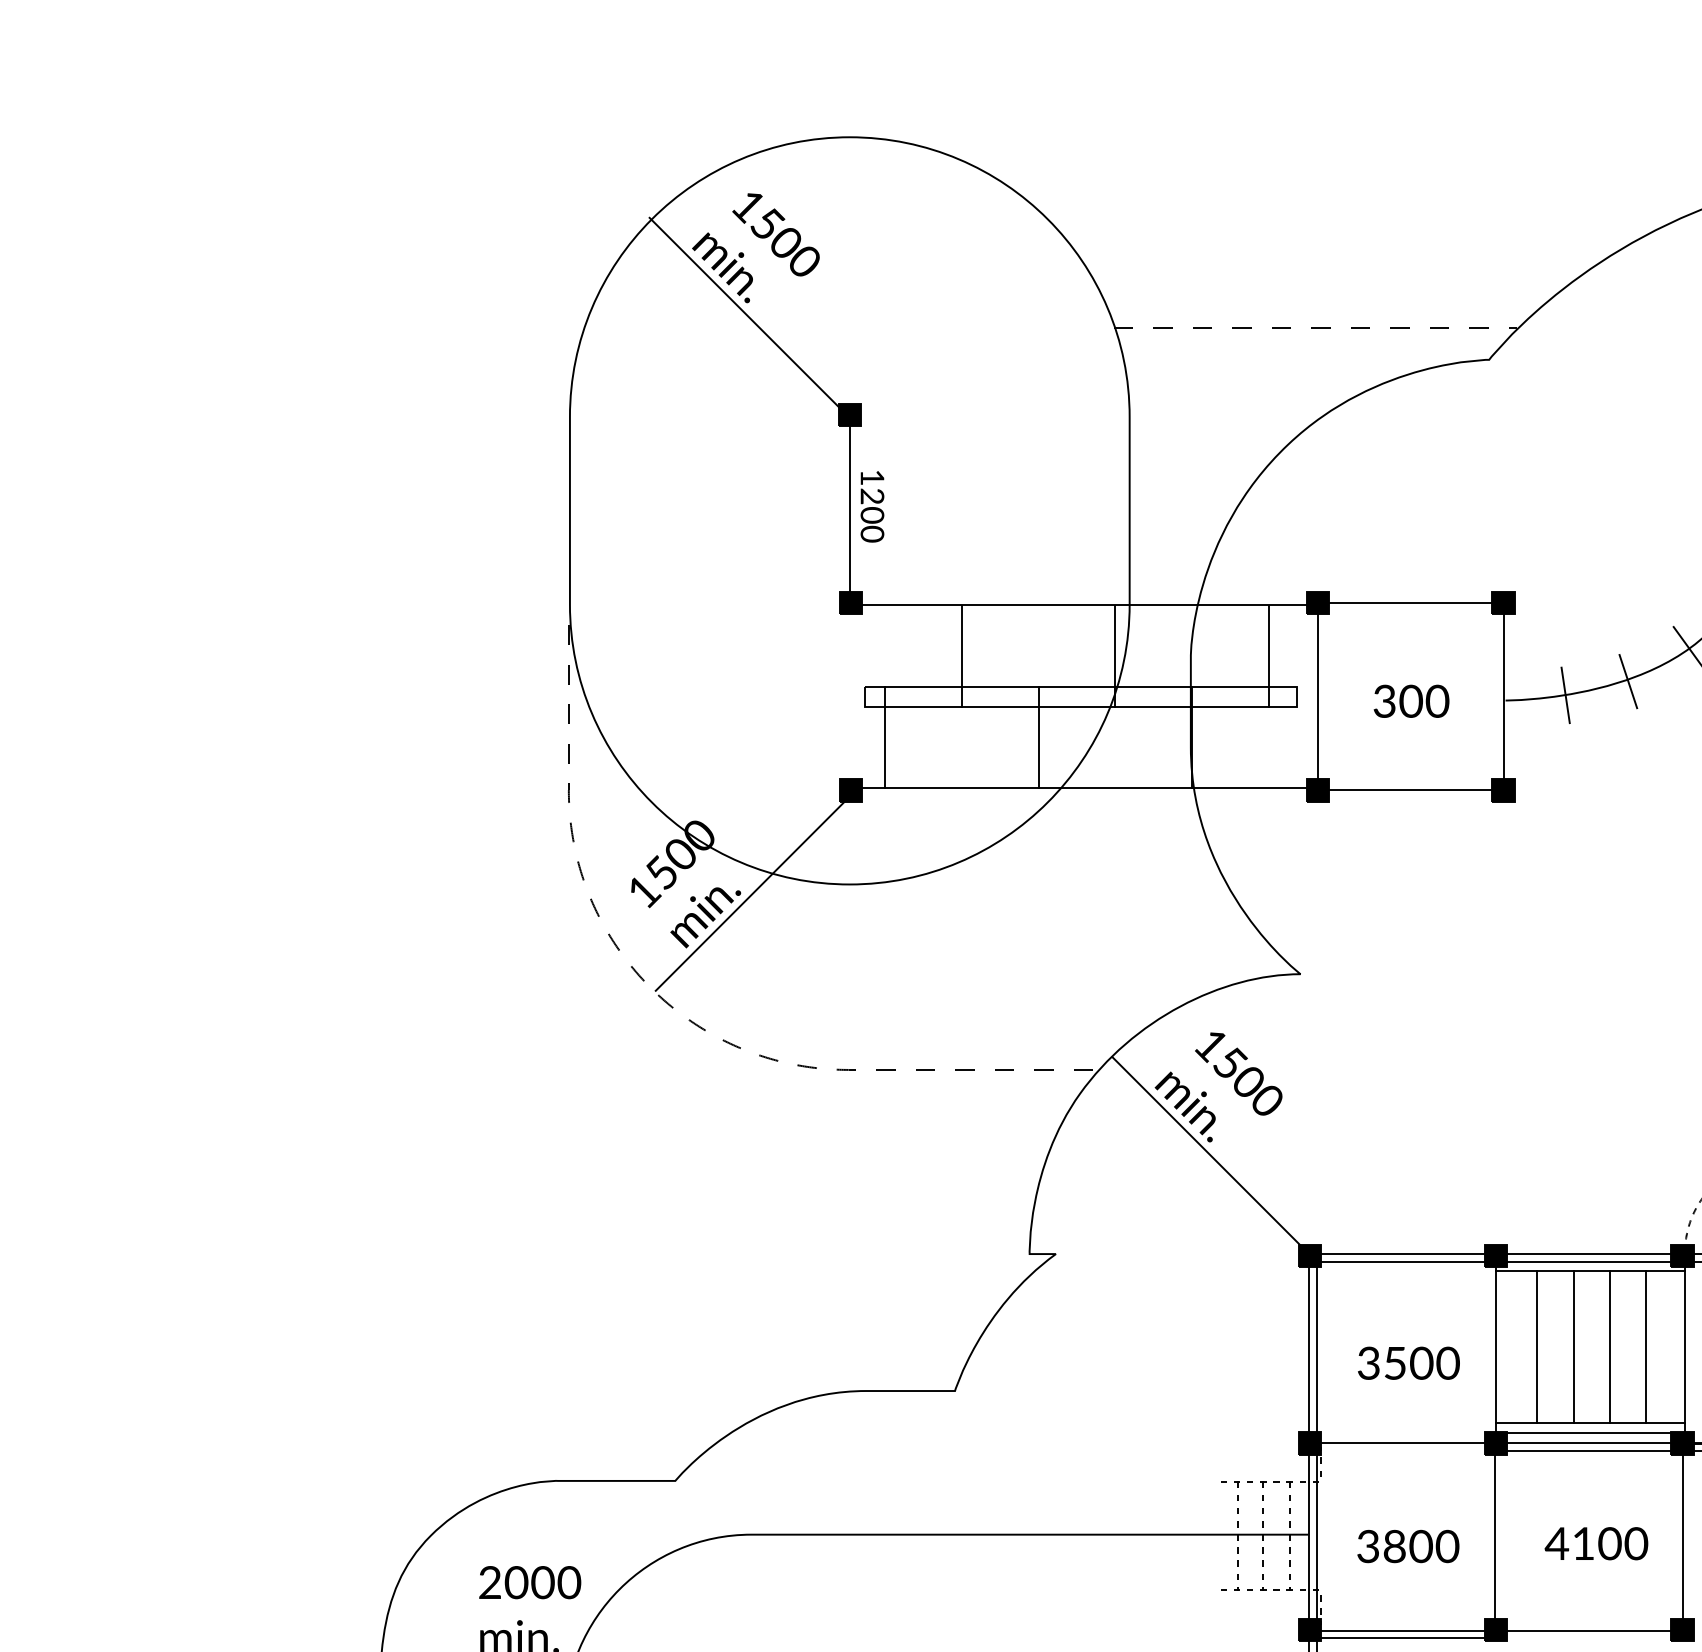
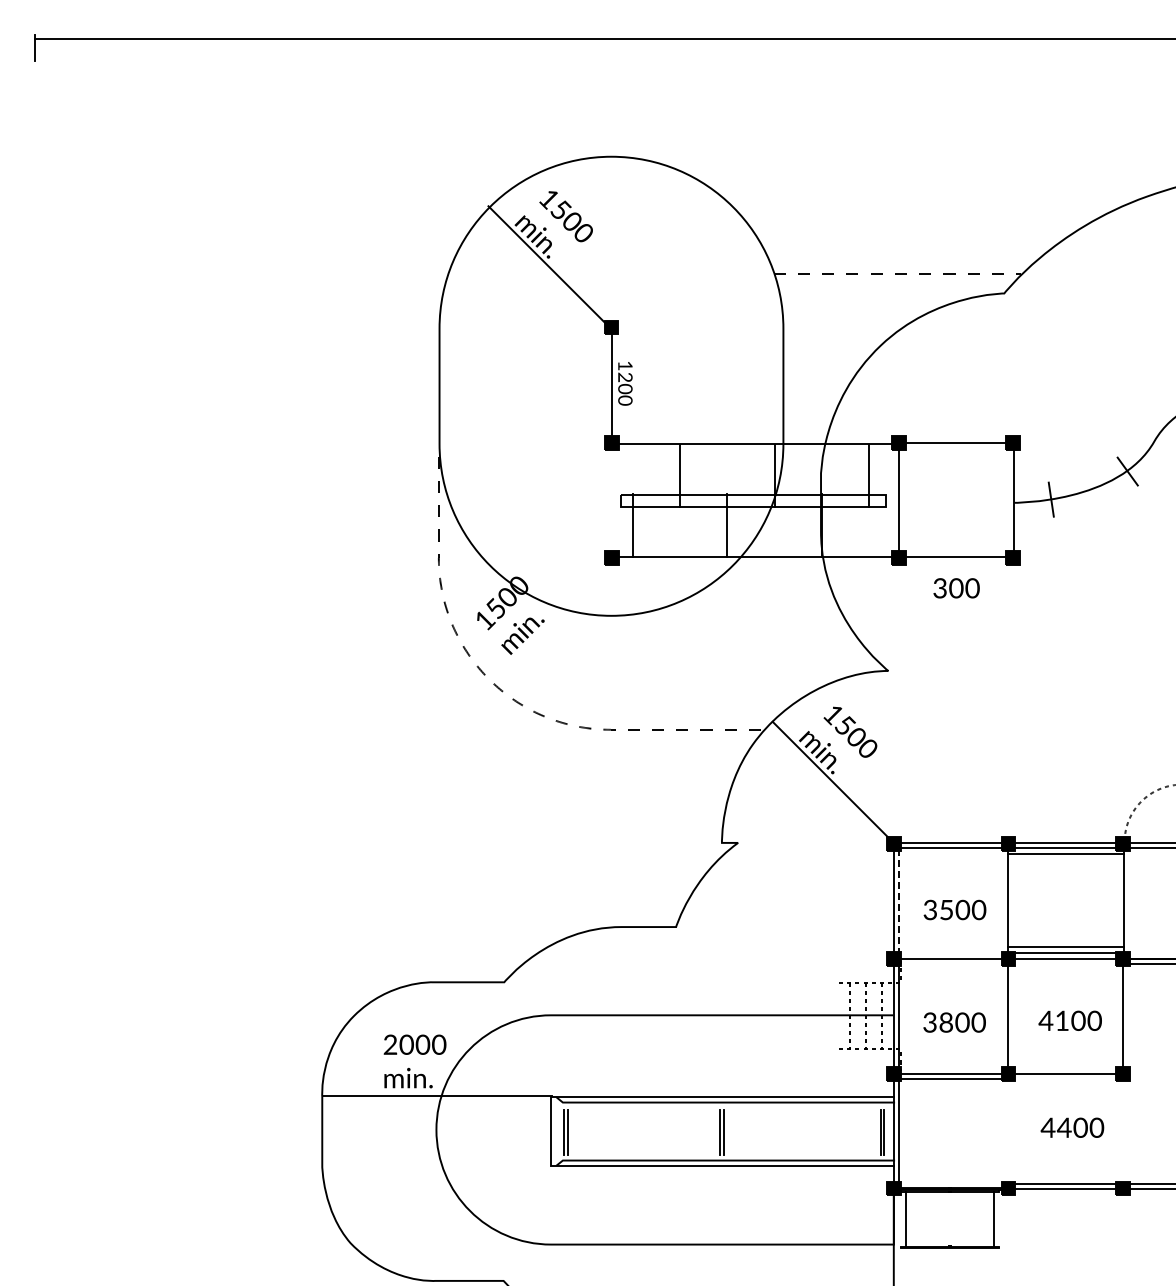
line: (1627, 680) -> (1089, 490), removed
text: (1411, 701) -> (956, 588), moved
line: (755, 892) -> (553, 620), removed
line: (1536, 1346) -> (1033, 899), removed
line: (1574, 1346) -> (1056, 899), removed
line: (1609, 1346) -> (1078, 899), removed
line: (1645, 1346) -> (1100, 899), removed
line: (1316, 1351) -> (898, 902), solid -> dashed
line: (1587, 1451) -> (1064, 964), removed

